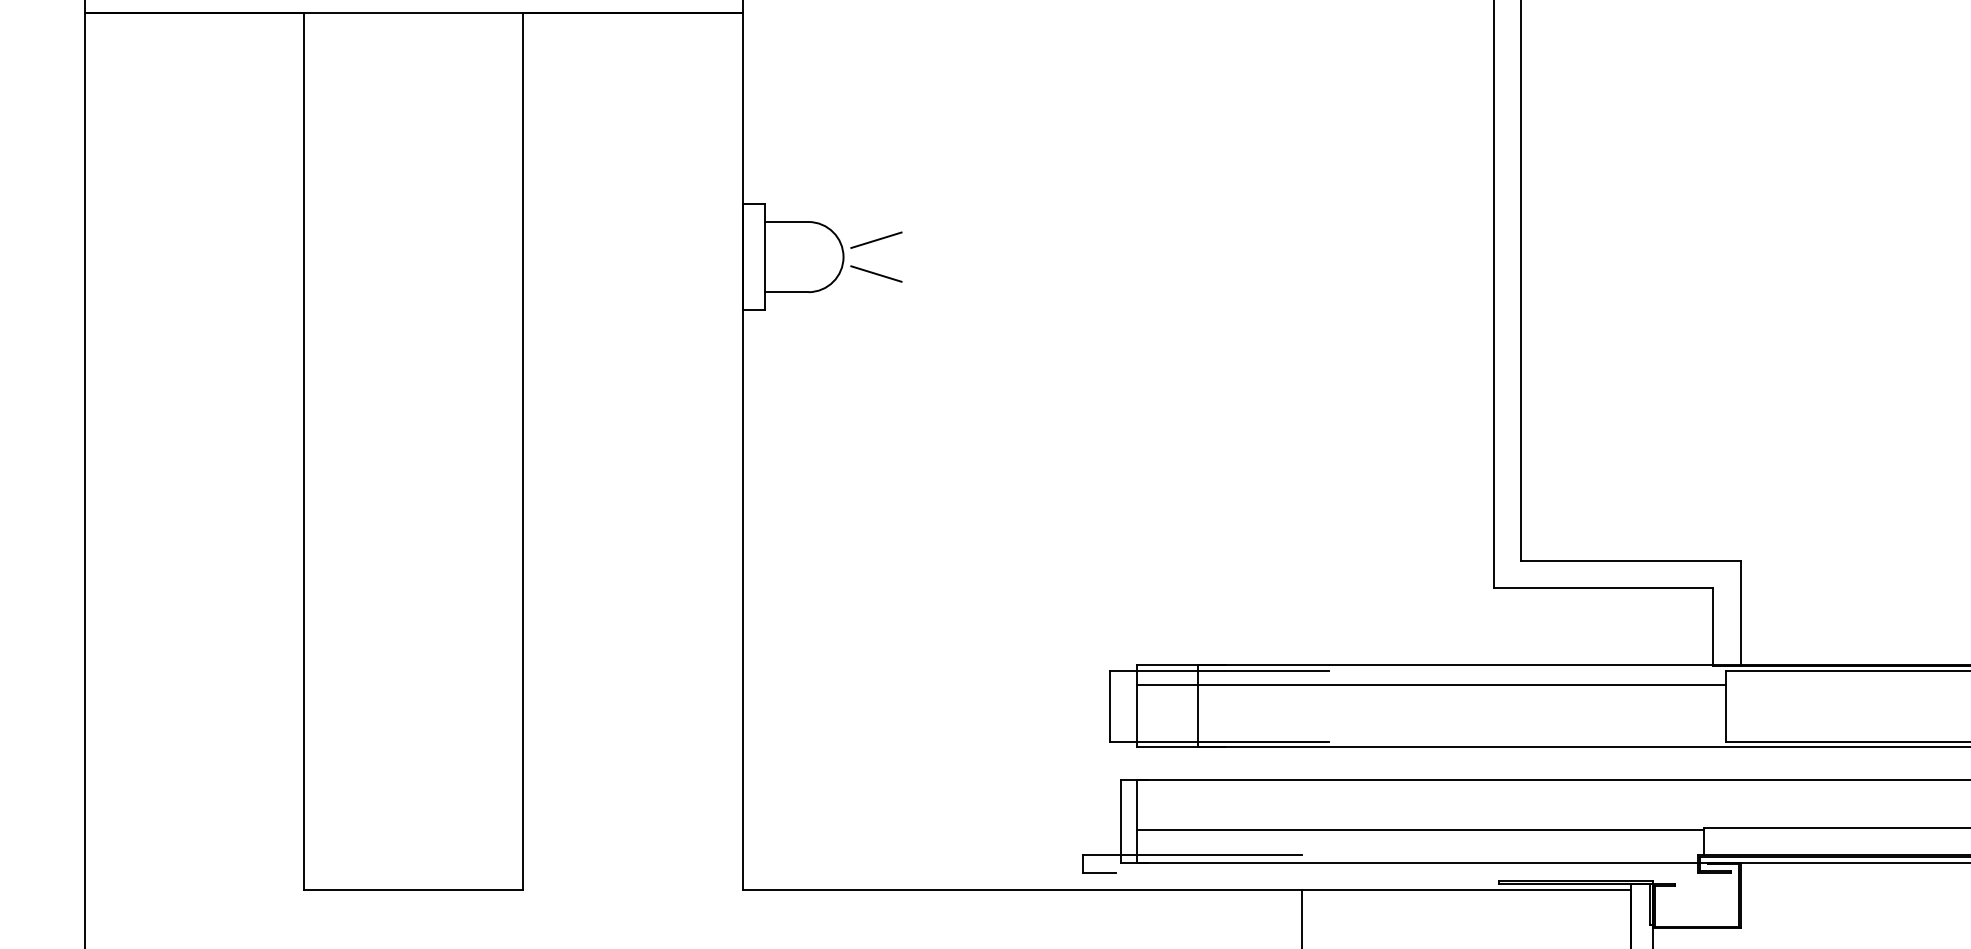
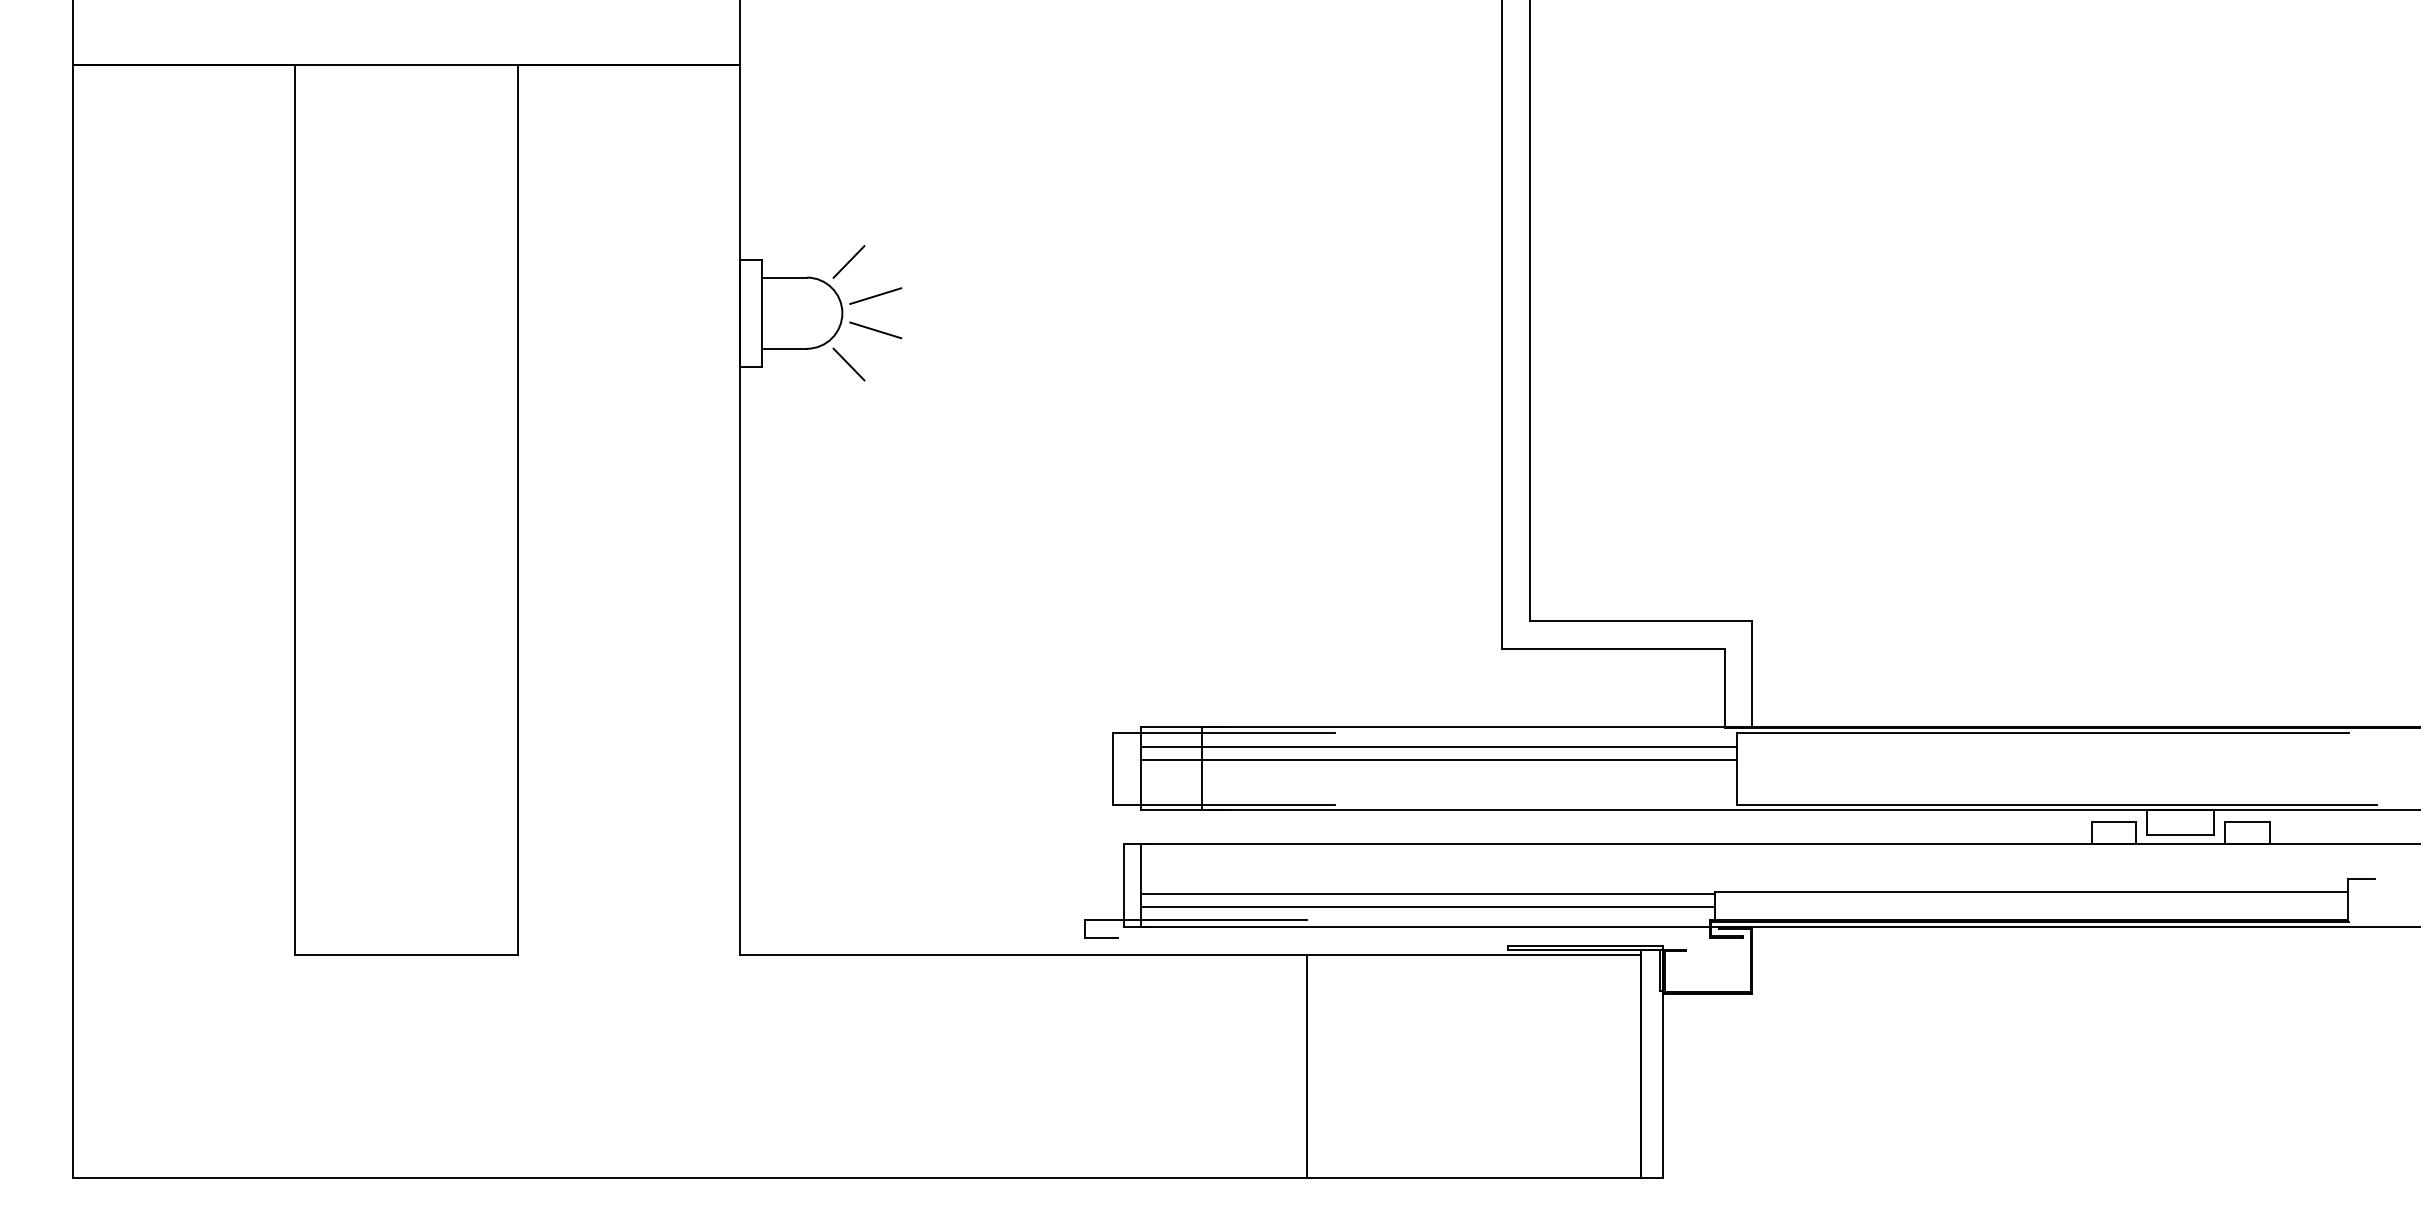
line: (849, 206) -> (848, 261), added
line: (849, 307) -> (848, 364), added
line: (1431, 698) -> (1438, 760), added
line: (1420, 843) -> (1427, 907), added

